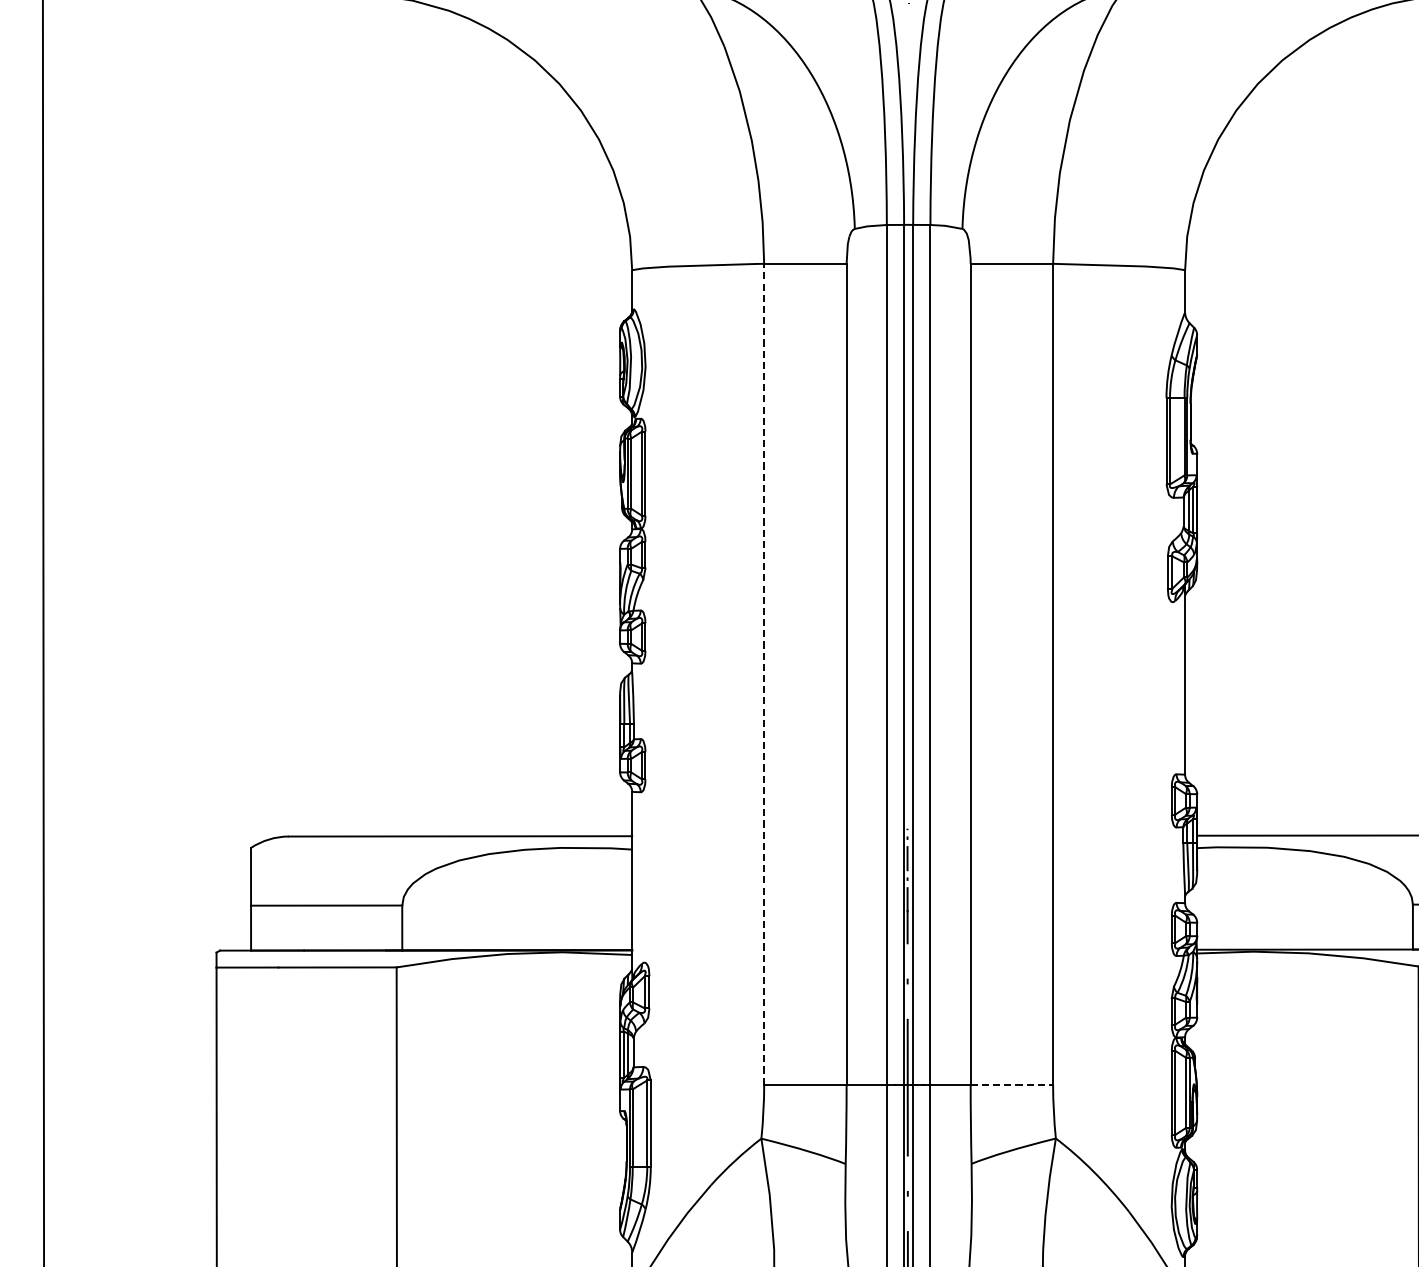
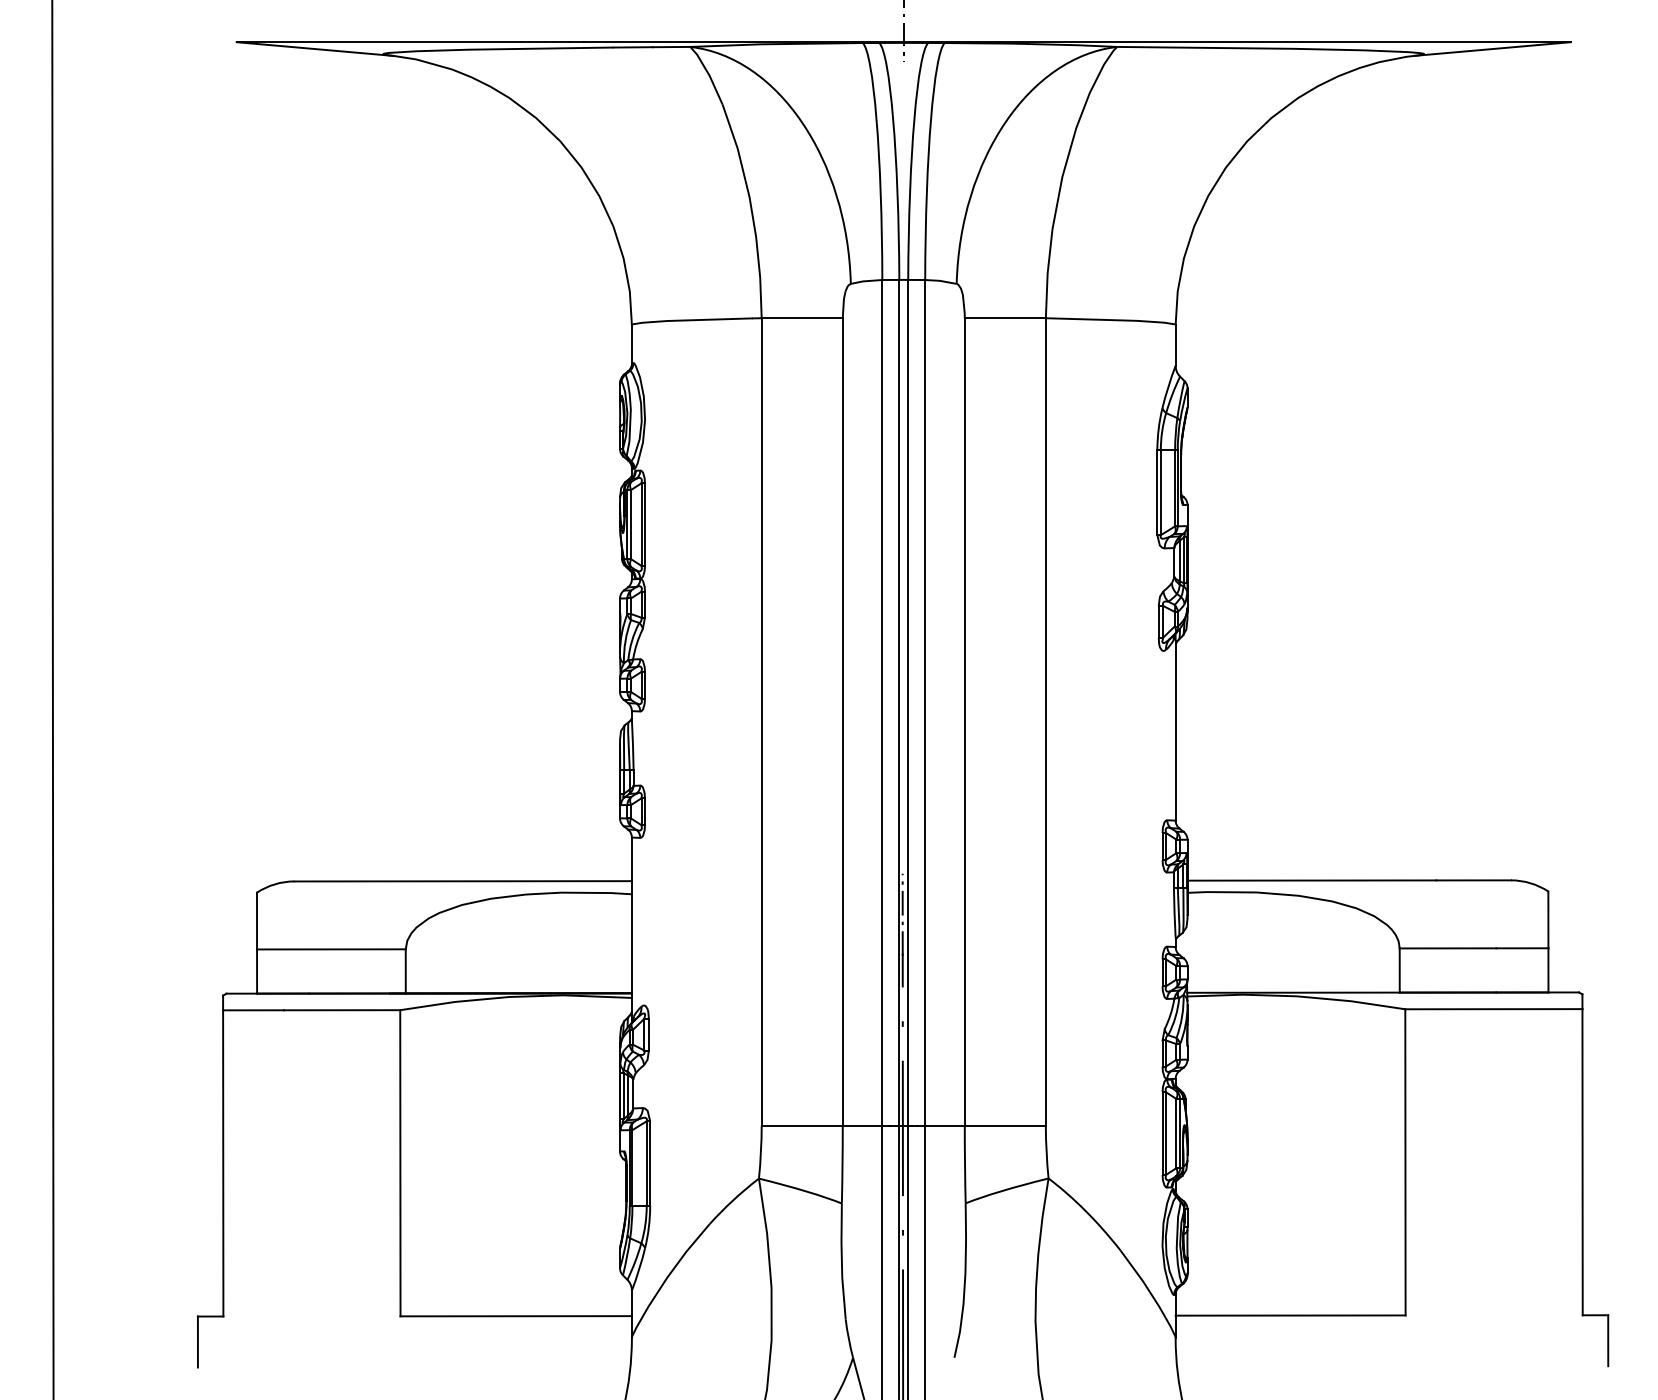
line: (763, 673) -> (761, 721), dashed -> solid
line: (1012, 1084) -> (1005, 1125), dashed -> solid

